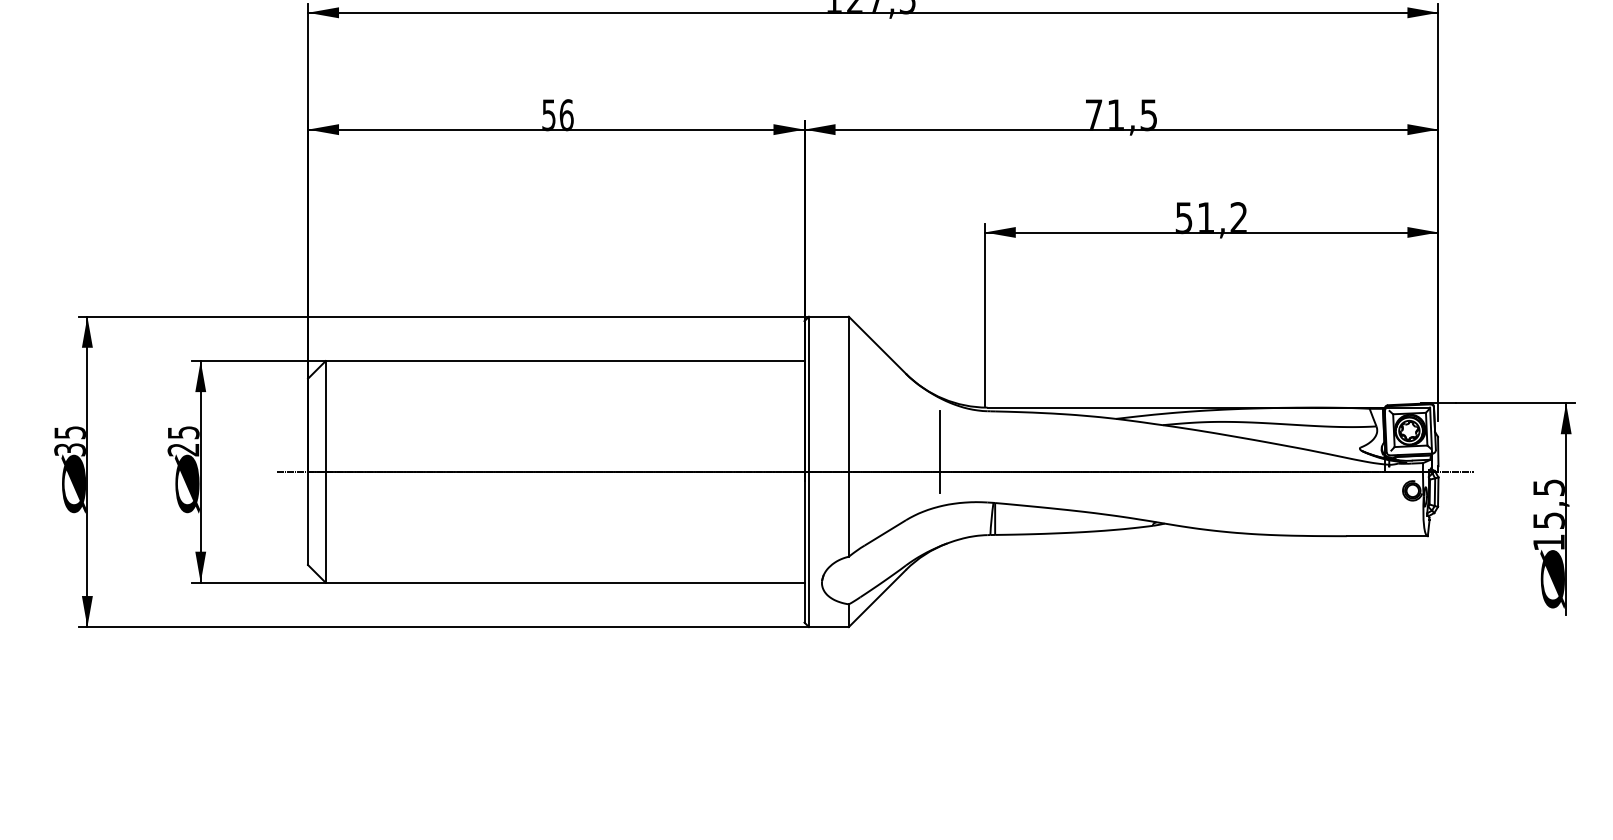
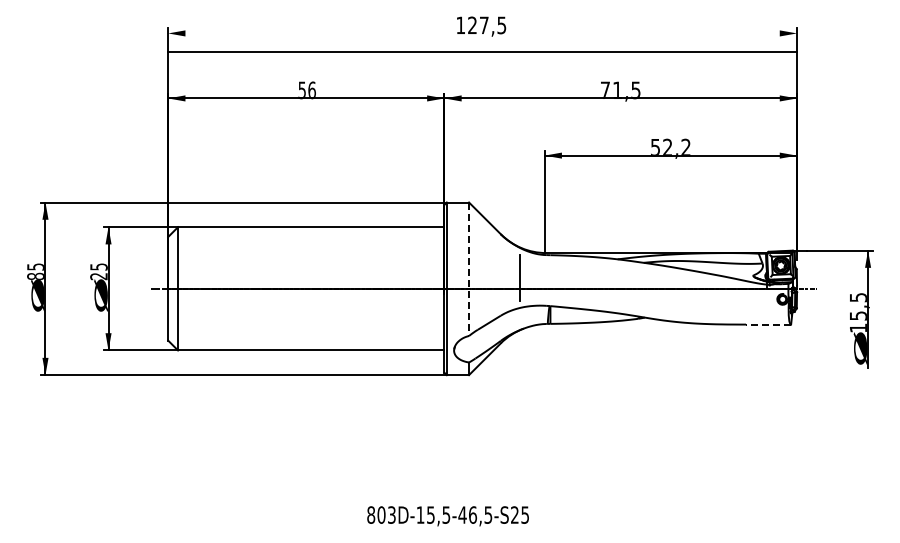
line: (873, 12) -> (482, 52), moved
text: (1205, 216) -> (667, 146), 51,2 -> 52,2
line: (849, 437) -> (469, 269), solid -> dashed
text: (69, 449) -> (35, 276), 35 -> 85
line: (1387, 536) -> (768, 324), solid -> dashed

